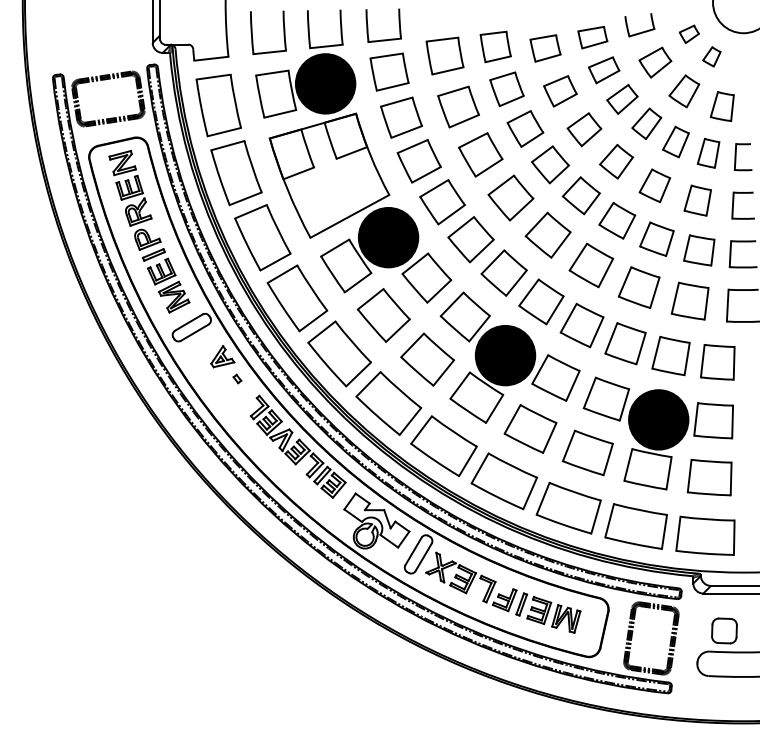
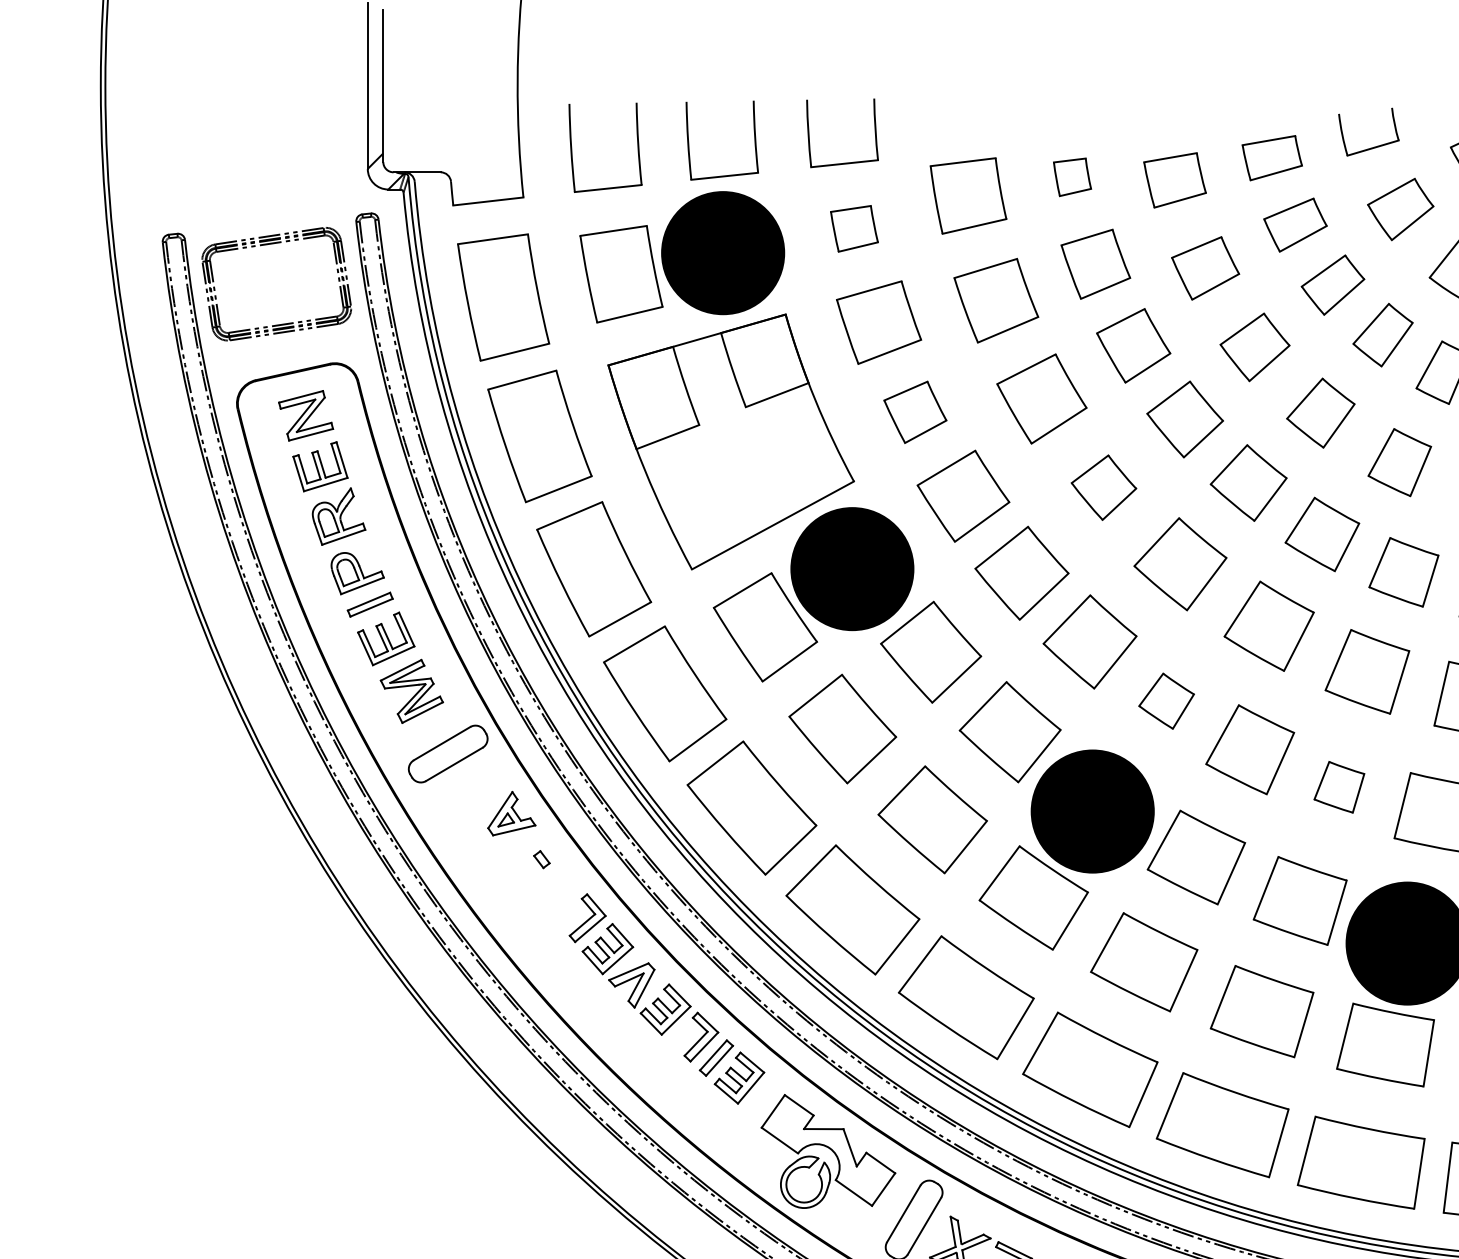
part: (495, 46) -> (1072, 176), size x0.6
part: (389, 71) -> (854, 227), size x0.6
part: (418, 161) -> (913, 412), size x0.7
part: (510, 197) -> (1102, 486), size x0.7
part: (541, 301) -> (1166, 700), size x0.6
part: (625, 343) -> (1339, 786), size x0.6

